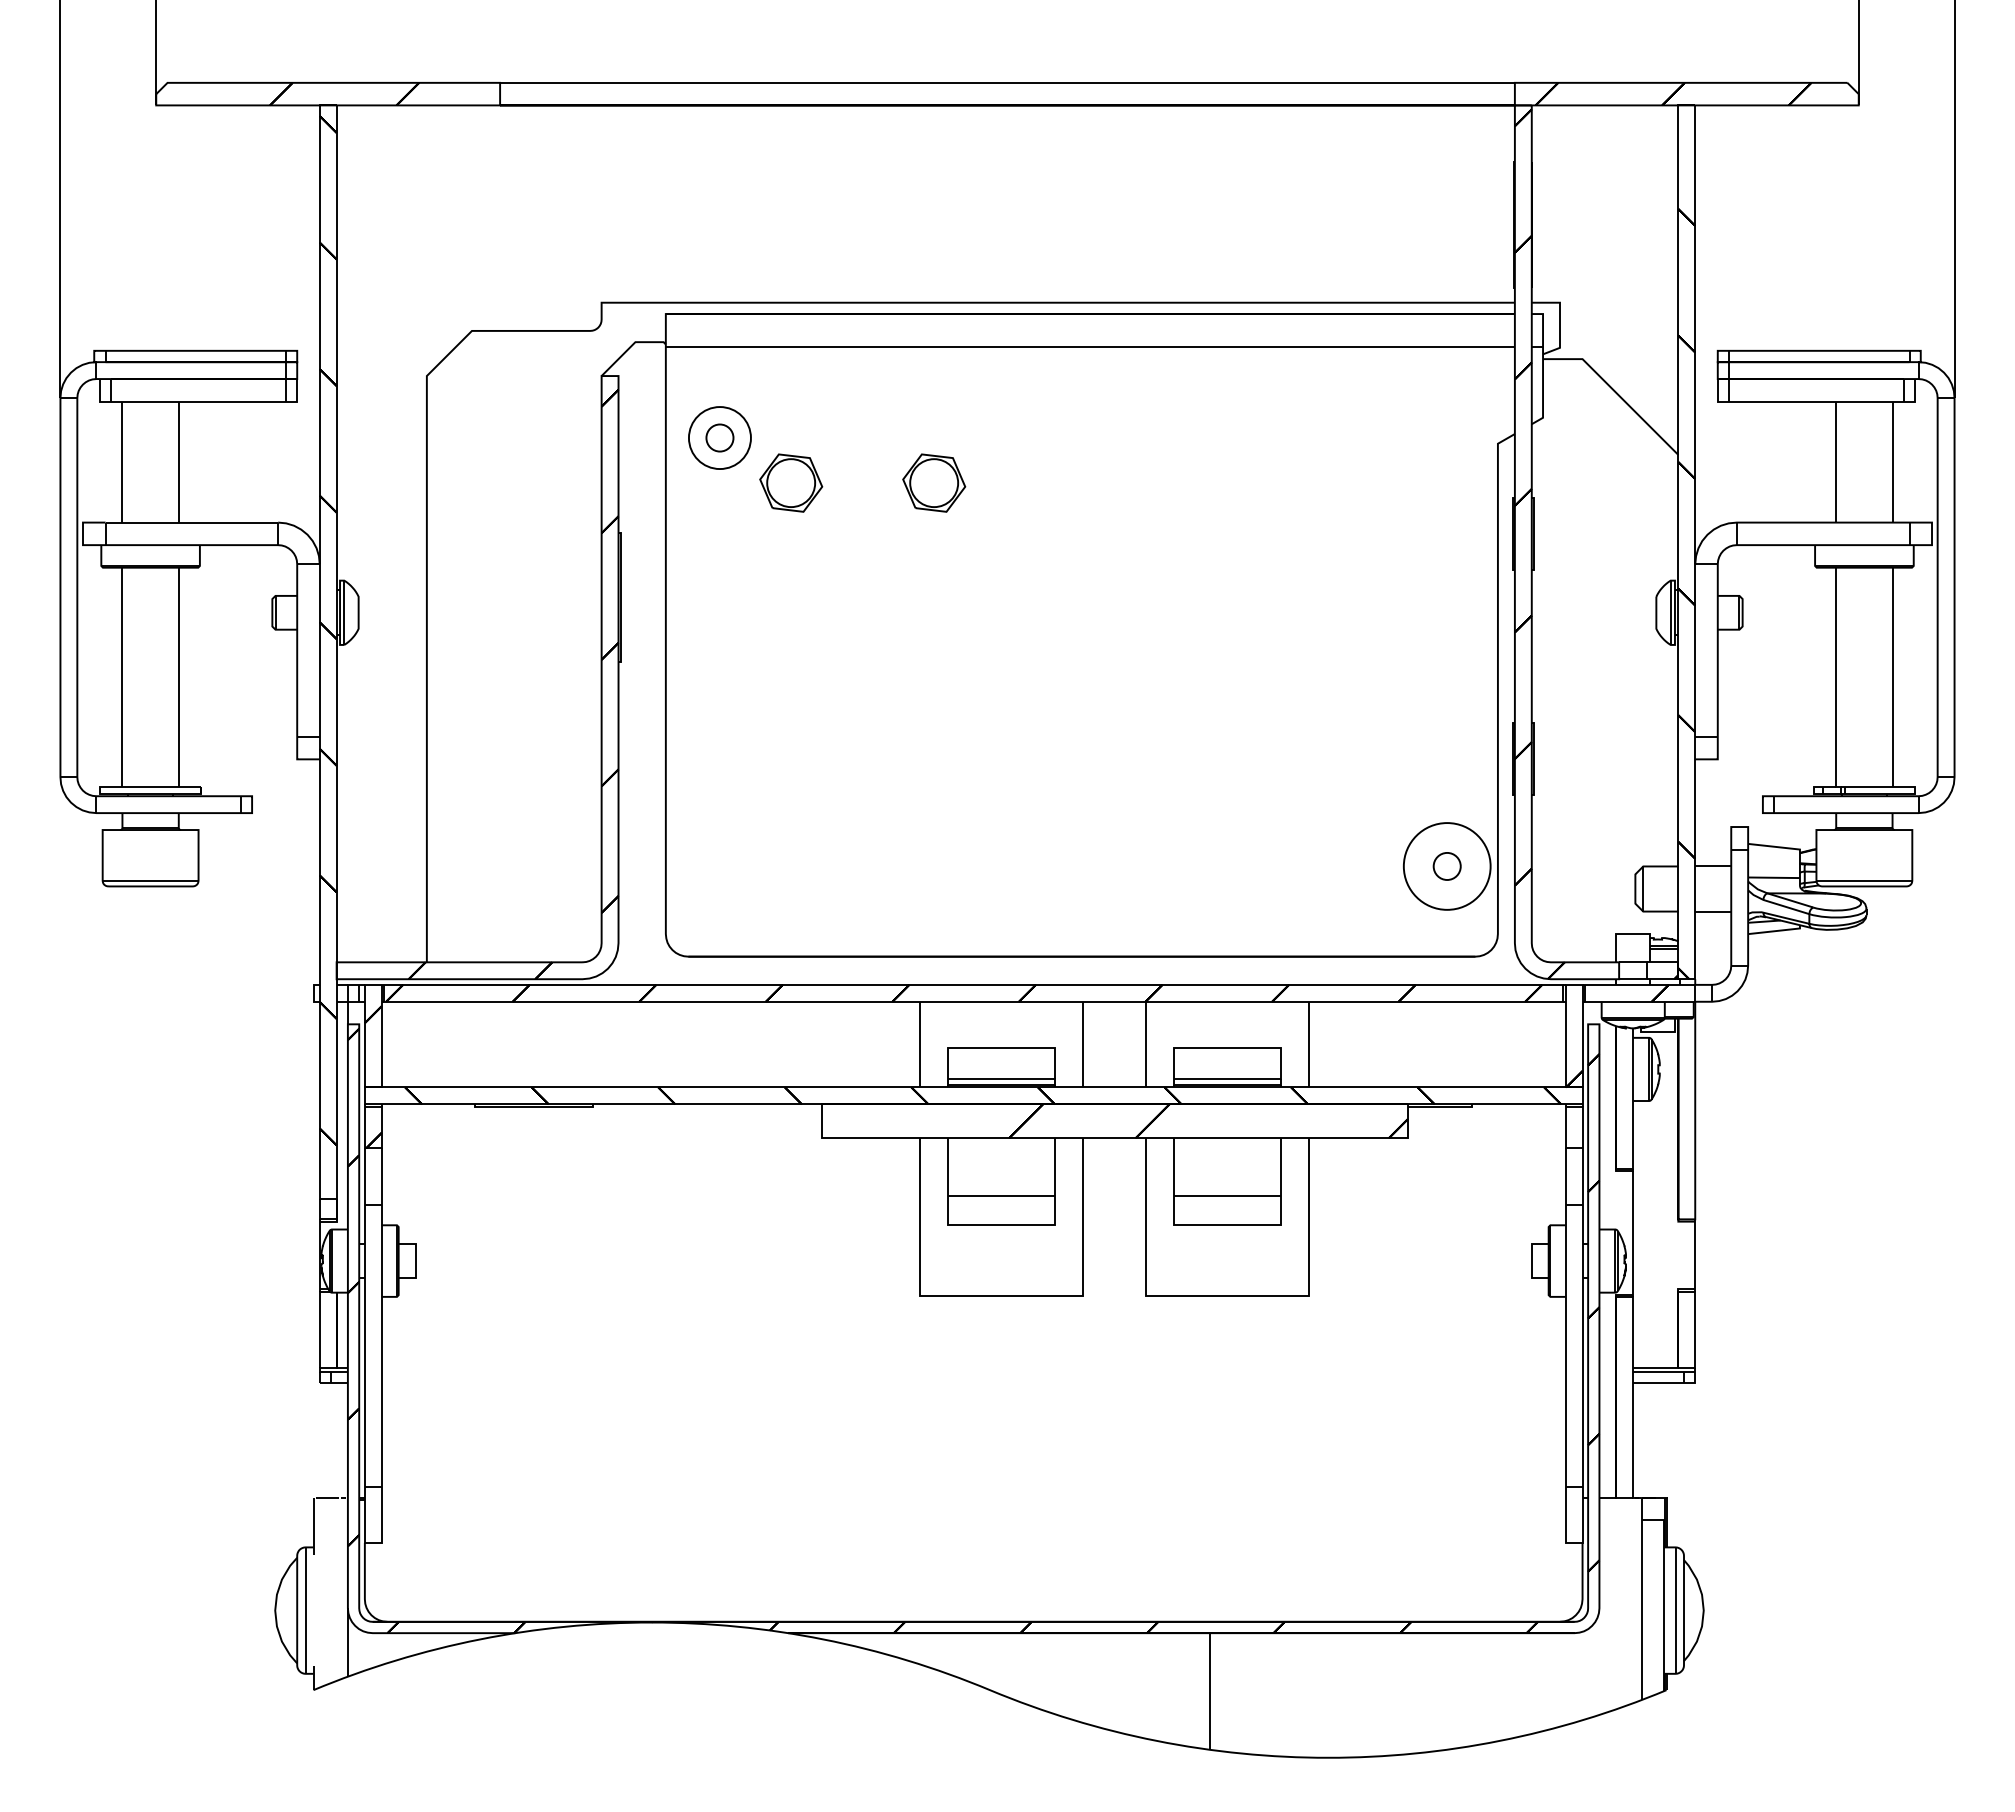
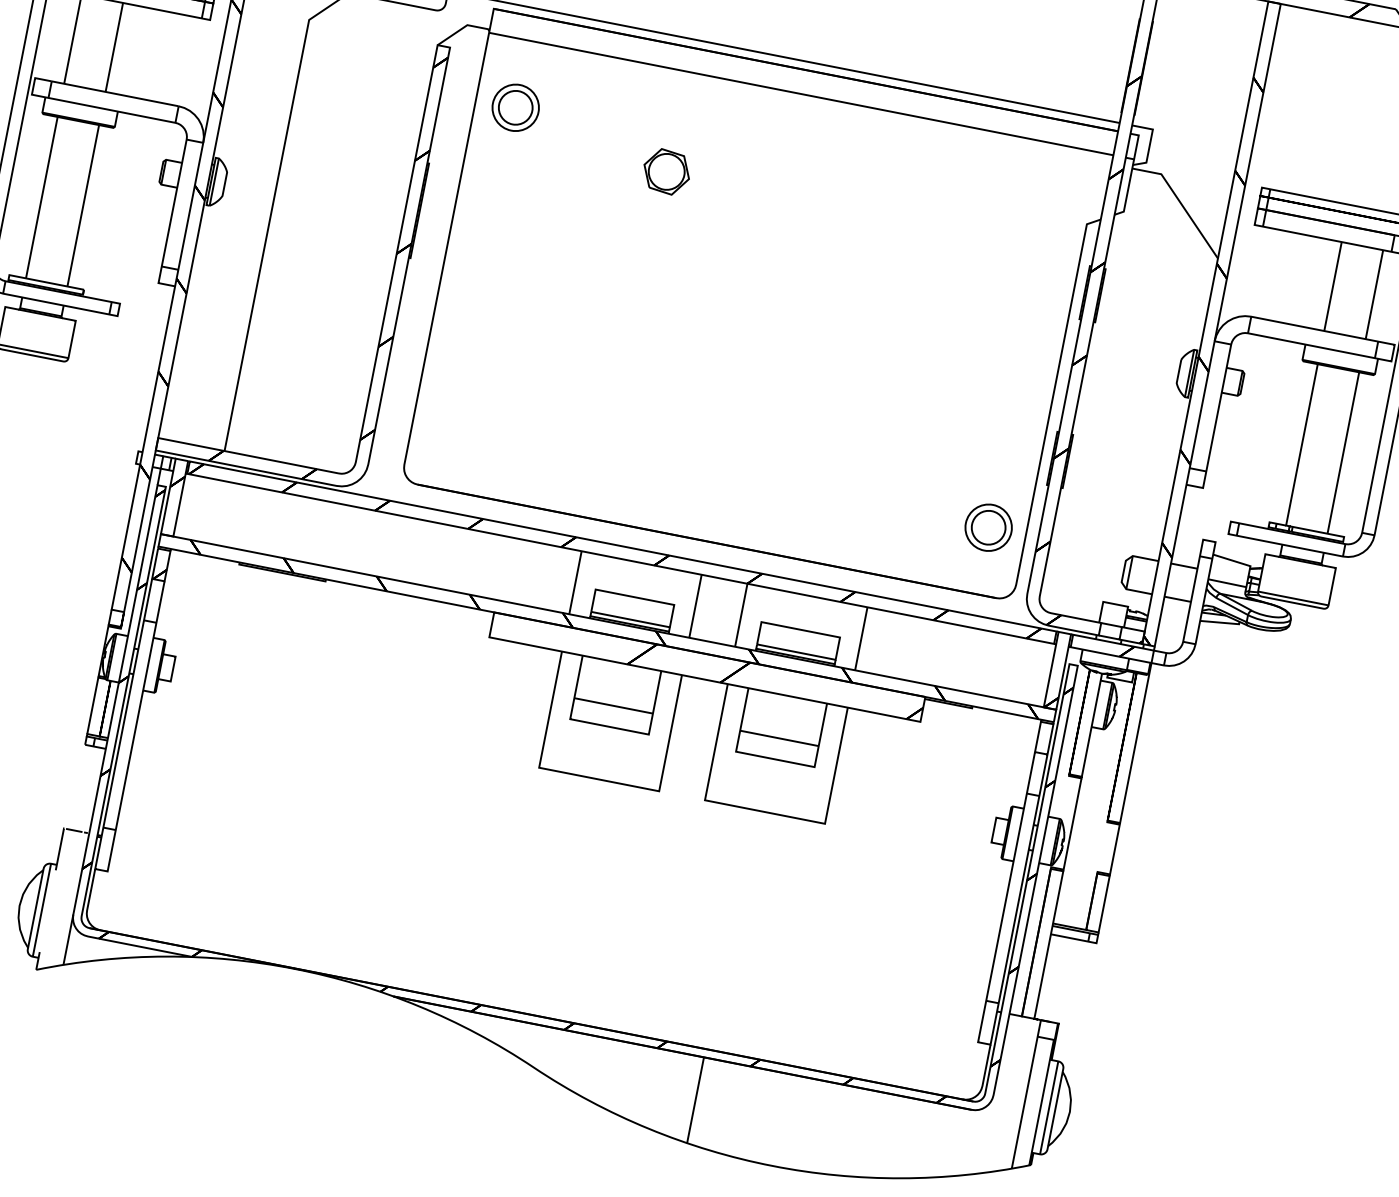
circle: (719, 437) -> (515, 107), size x1.67
part: (791, 482) -> (561, 150), removed
circle: (1446, 866) -> (988, 527), size x1.67
circle: (1447, 866) -> (988, 527), size x0.71

